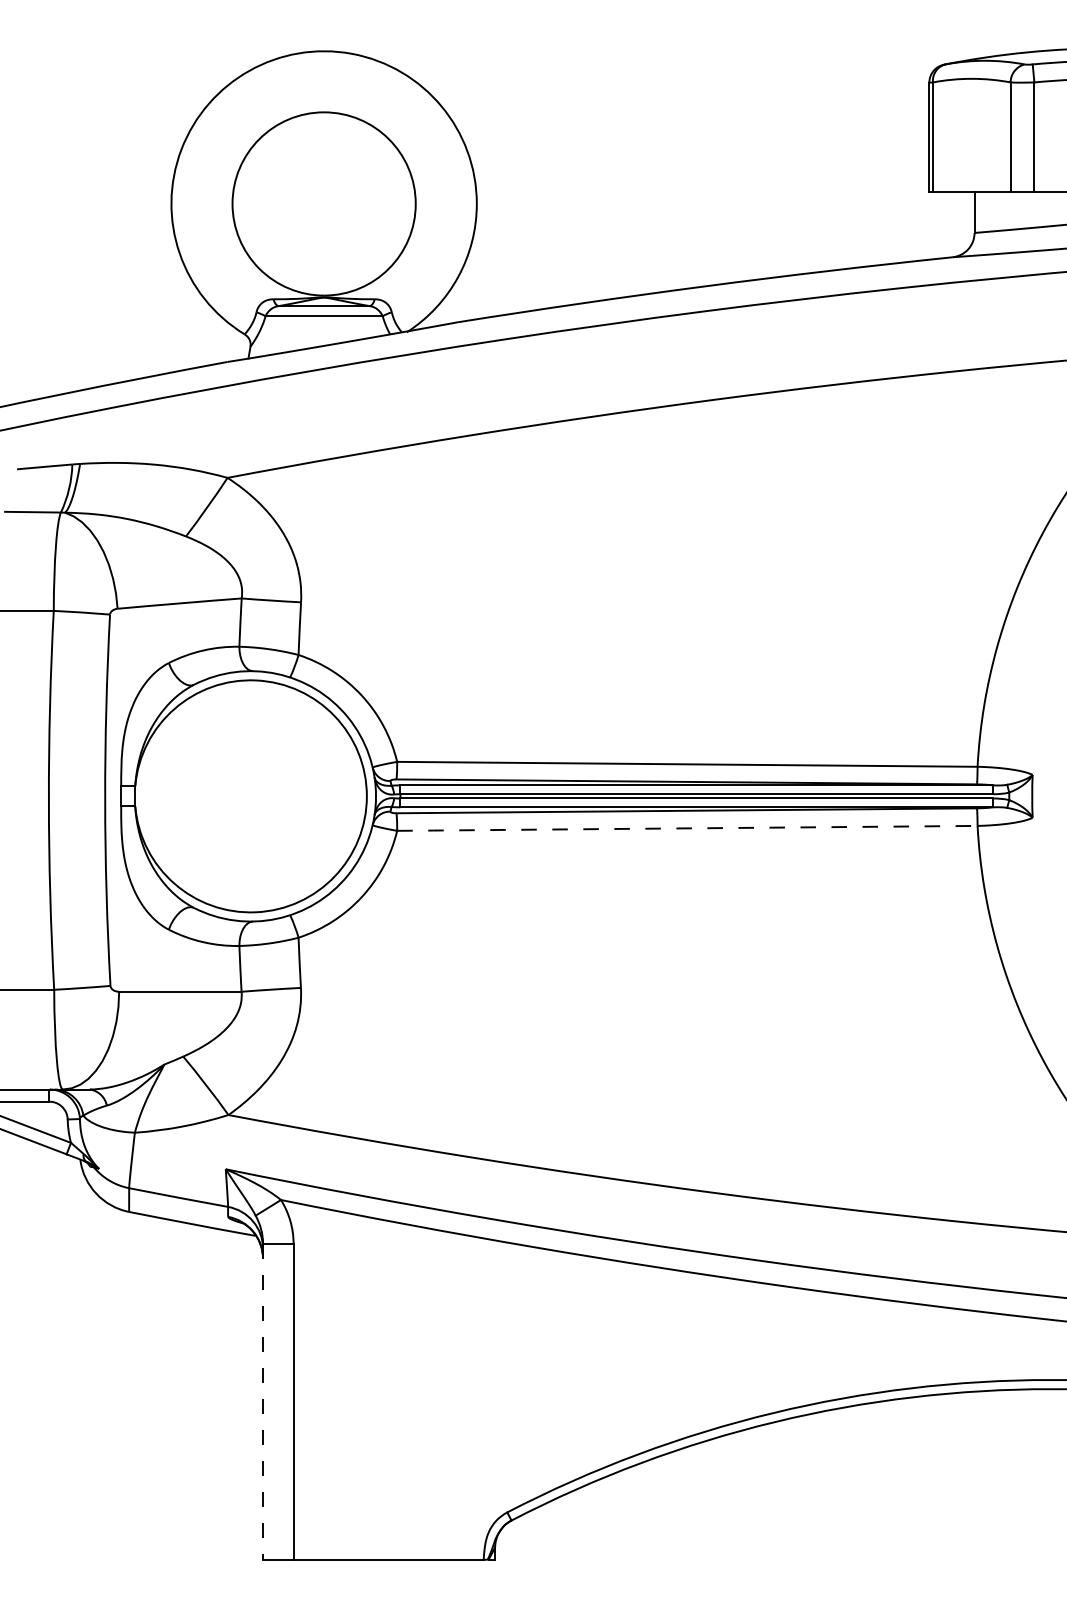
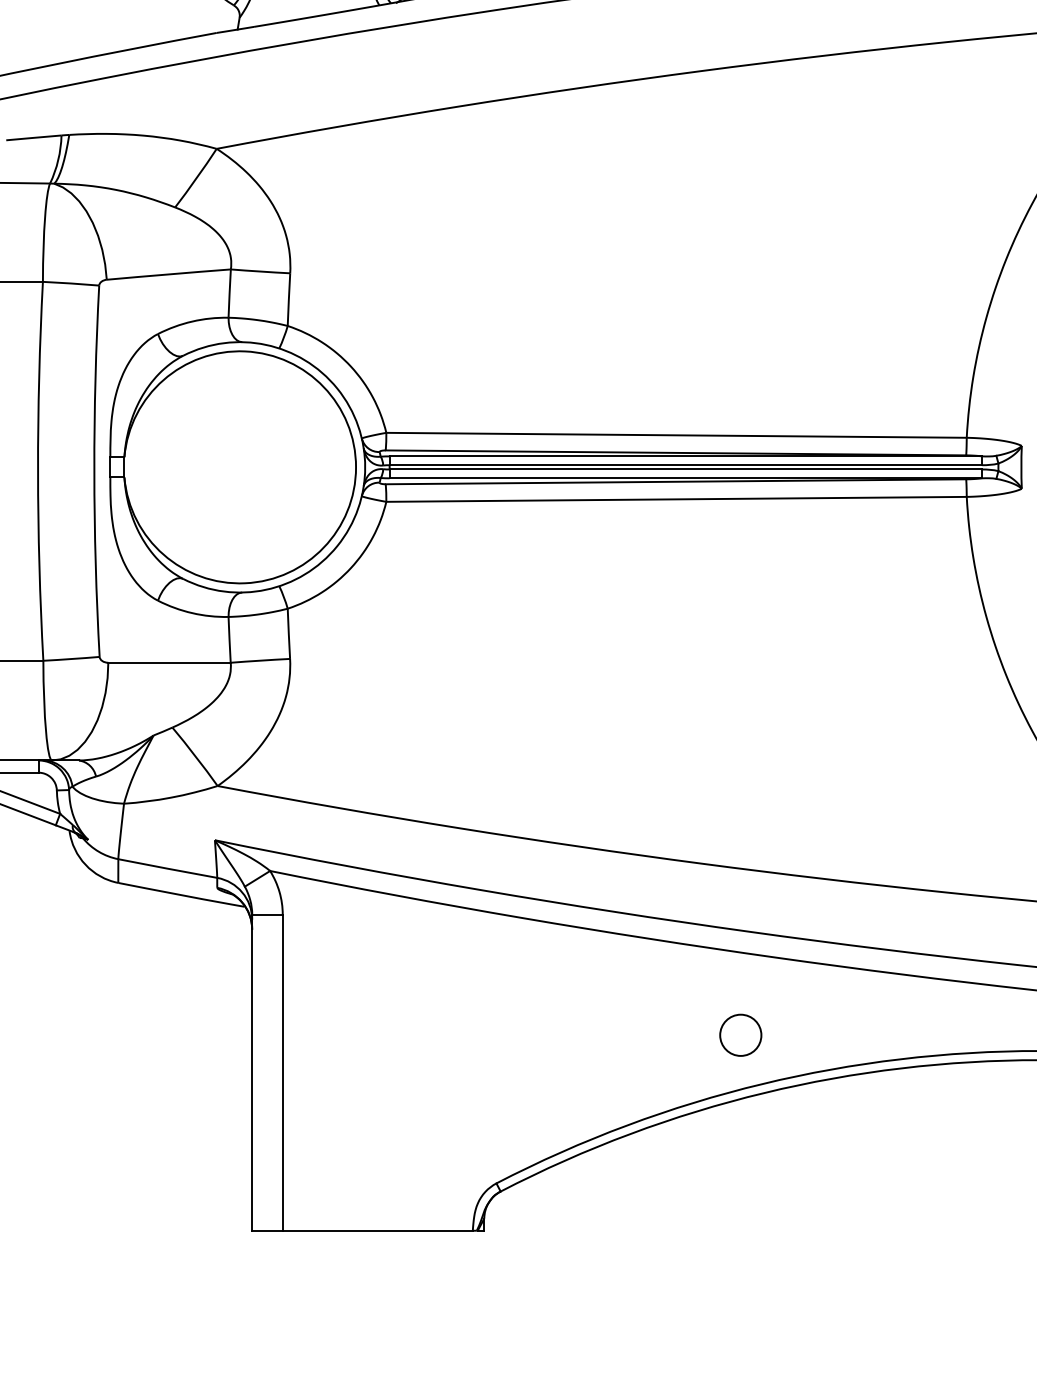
line: (686, 828) -> (675, 499), dashed -> solid
circle: (751, 1363) -> (740, 1034), added
line: (263, 1402) -> (252, 1073), dashed -> solid

